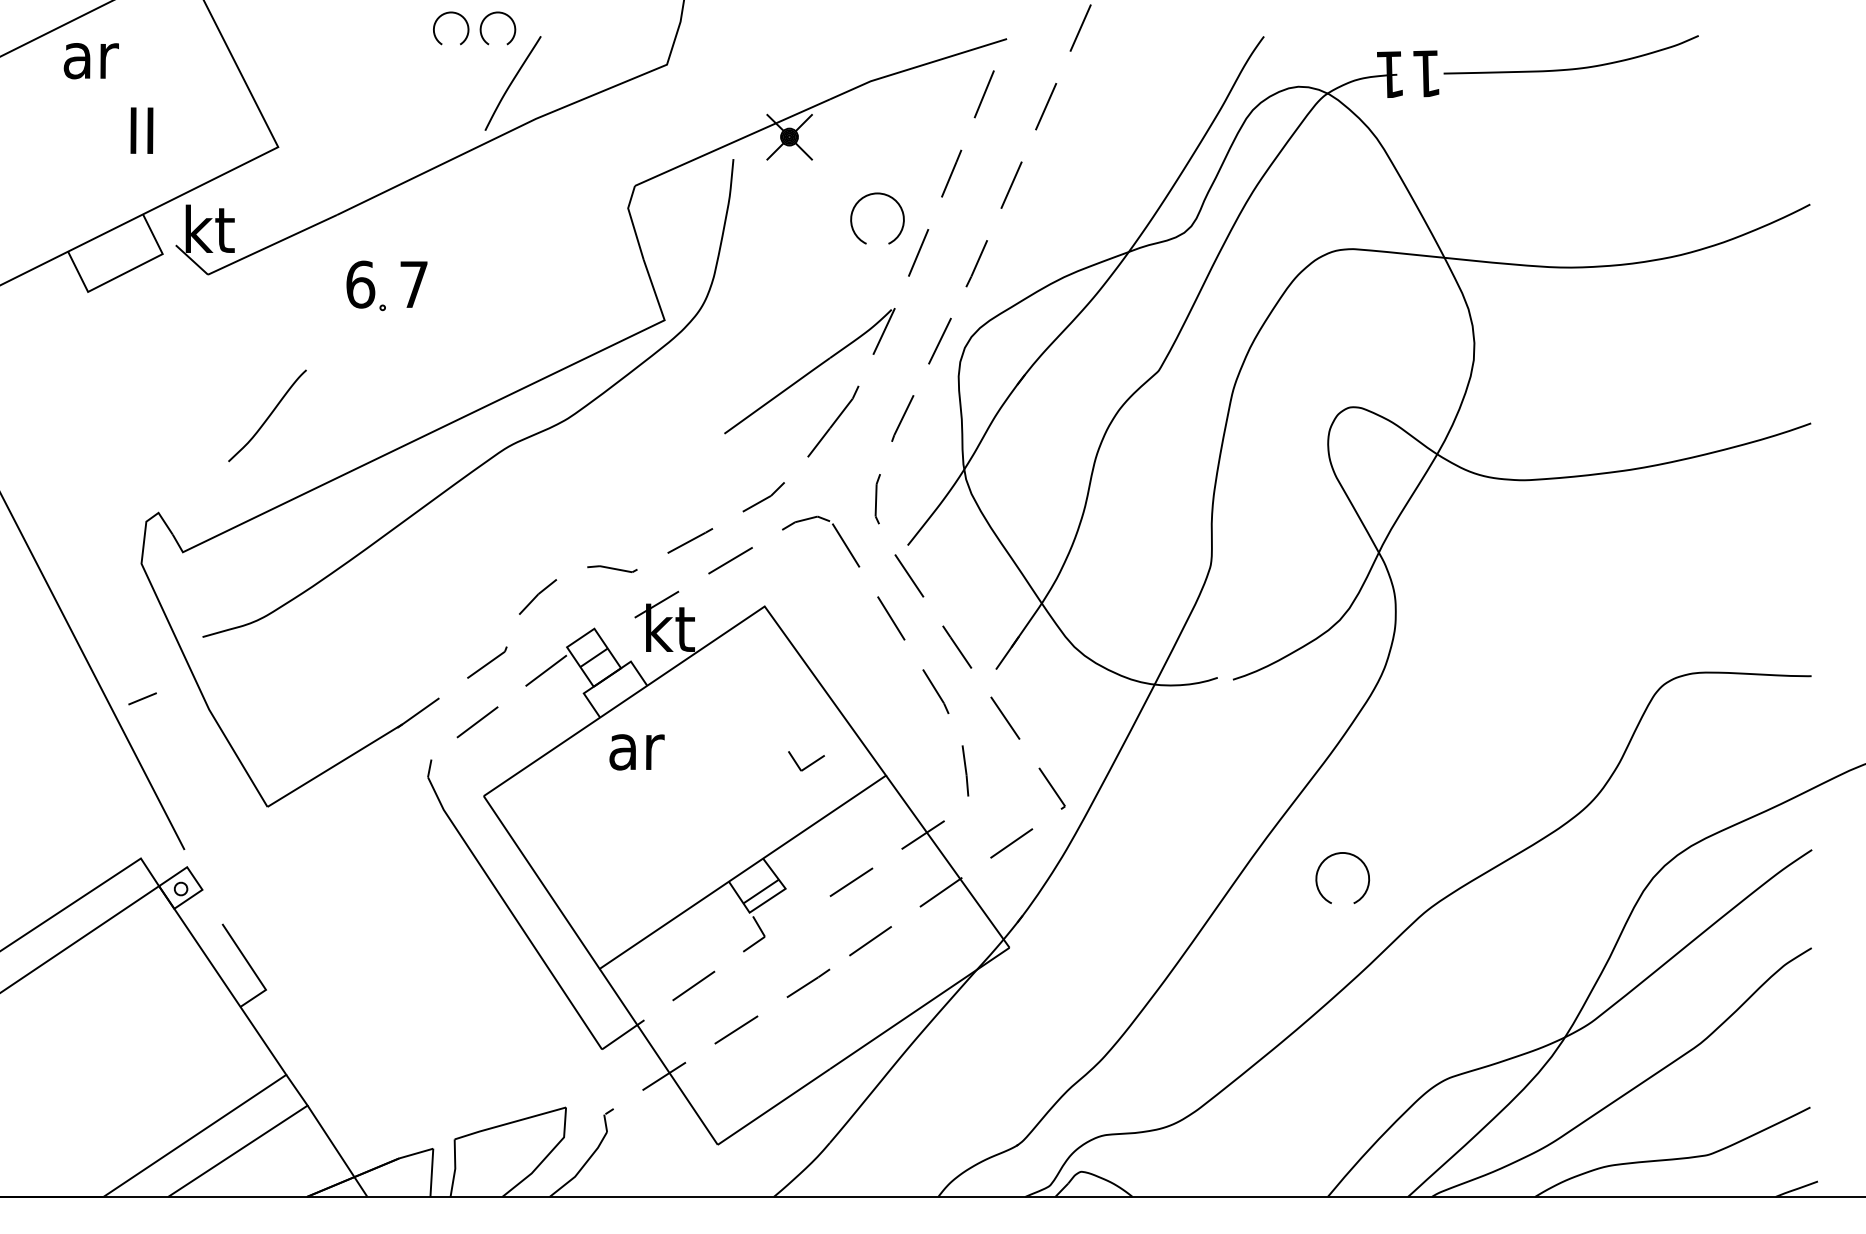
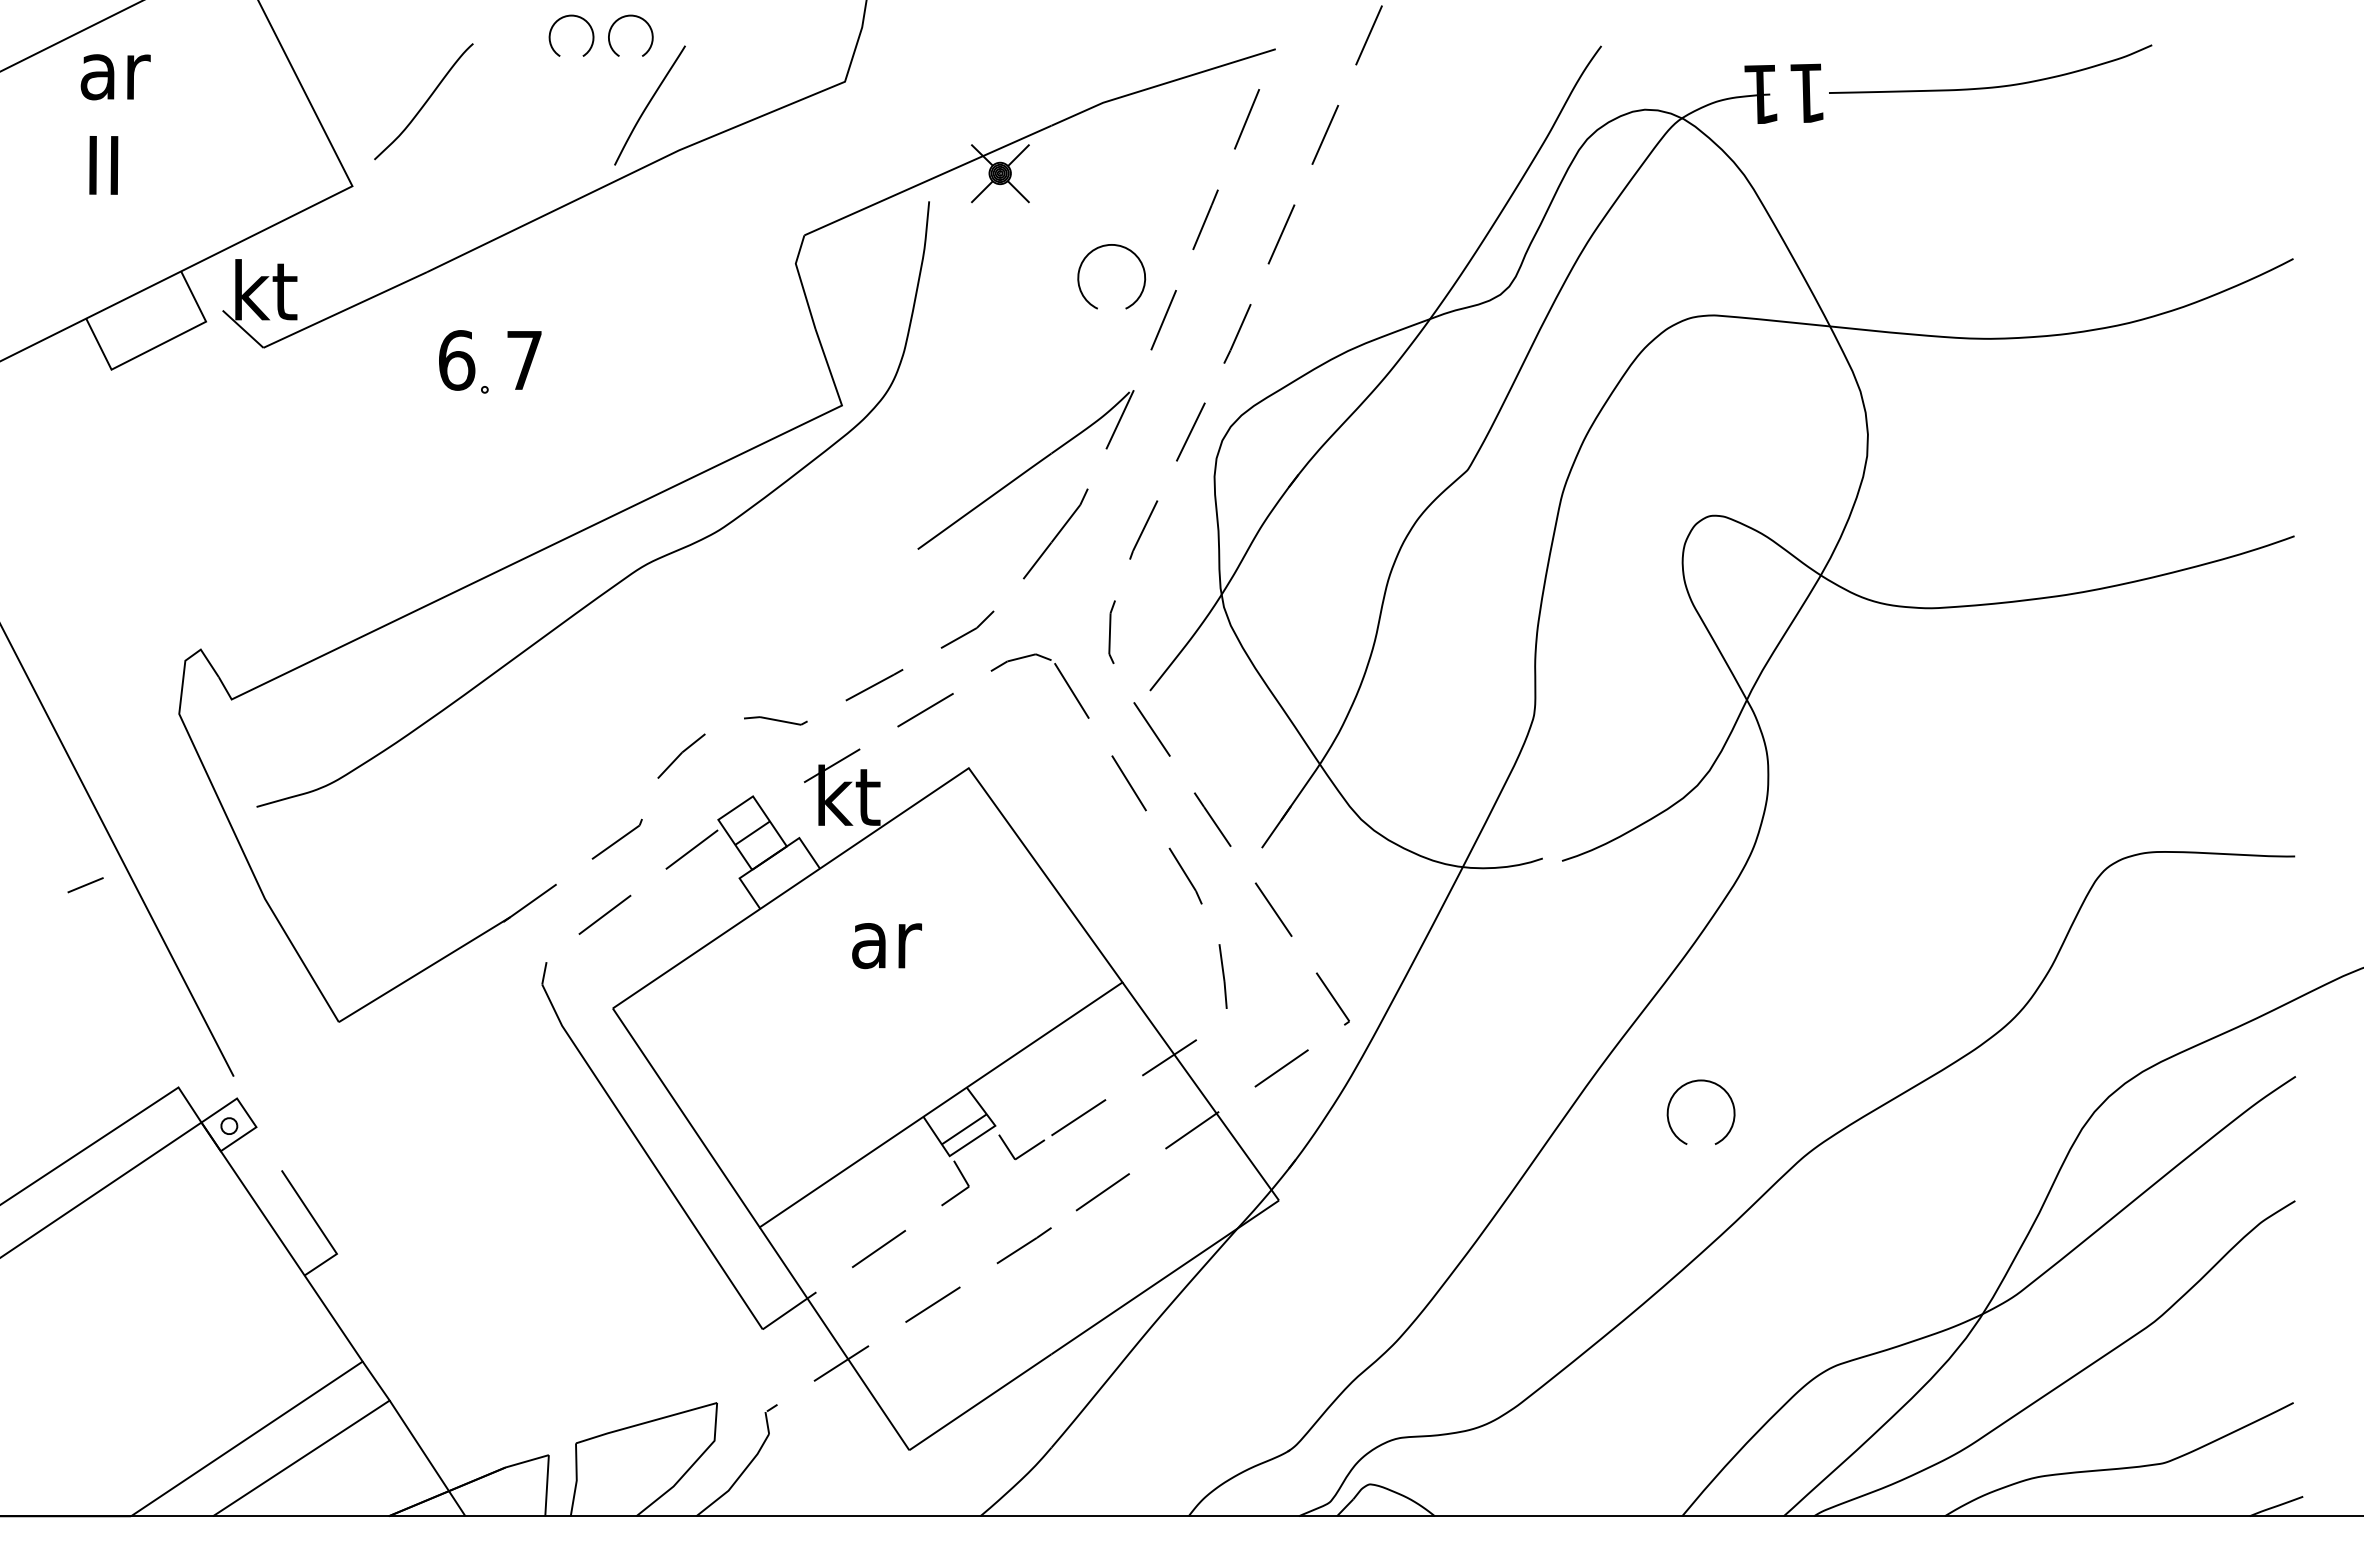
text: (141, 130) -> (103, 165), moved
curve: (268, 416) -> (424, 102), moved
line: (142, 699) -> (85, 885), moved
text: (636, 752) -> (886, 946), moved
line: (809, 764) -> (1025, 1151), moved

